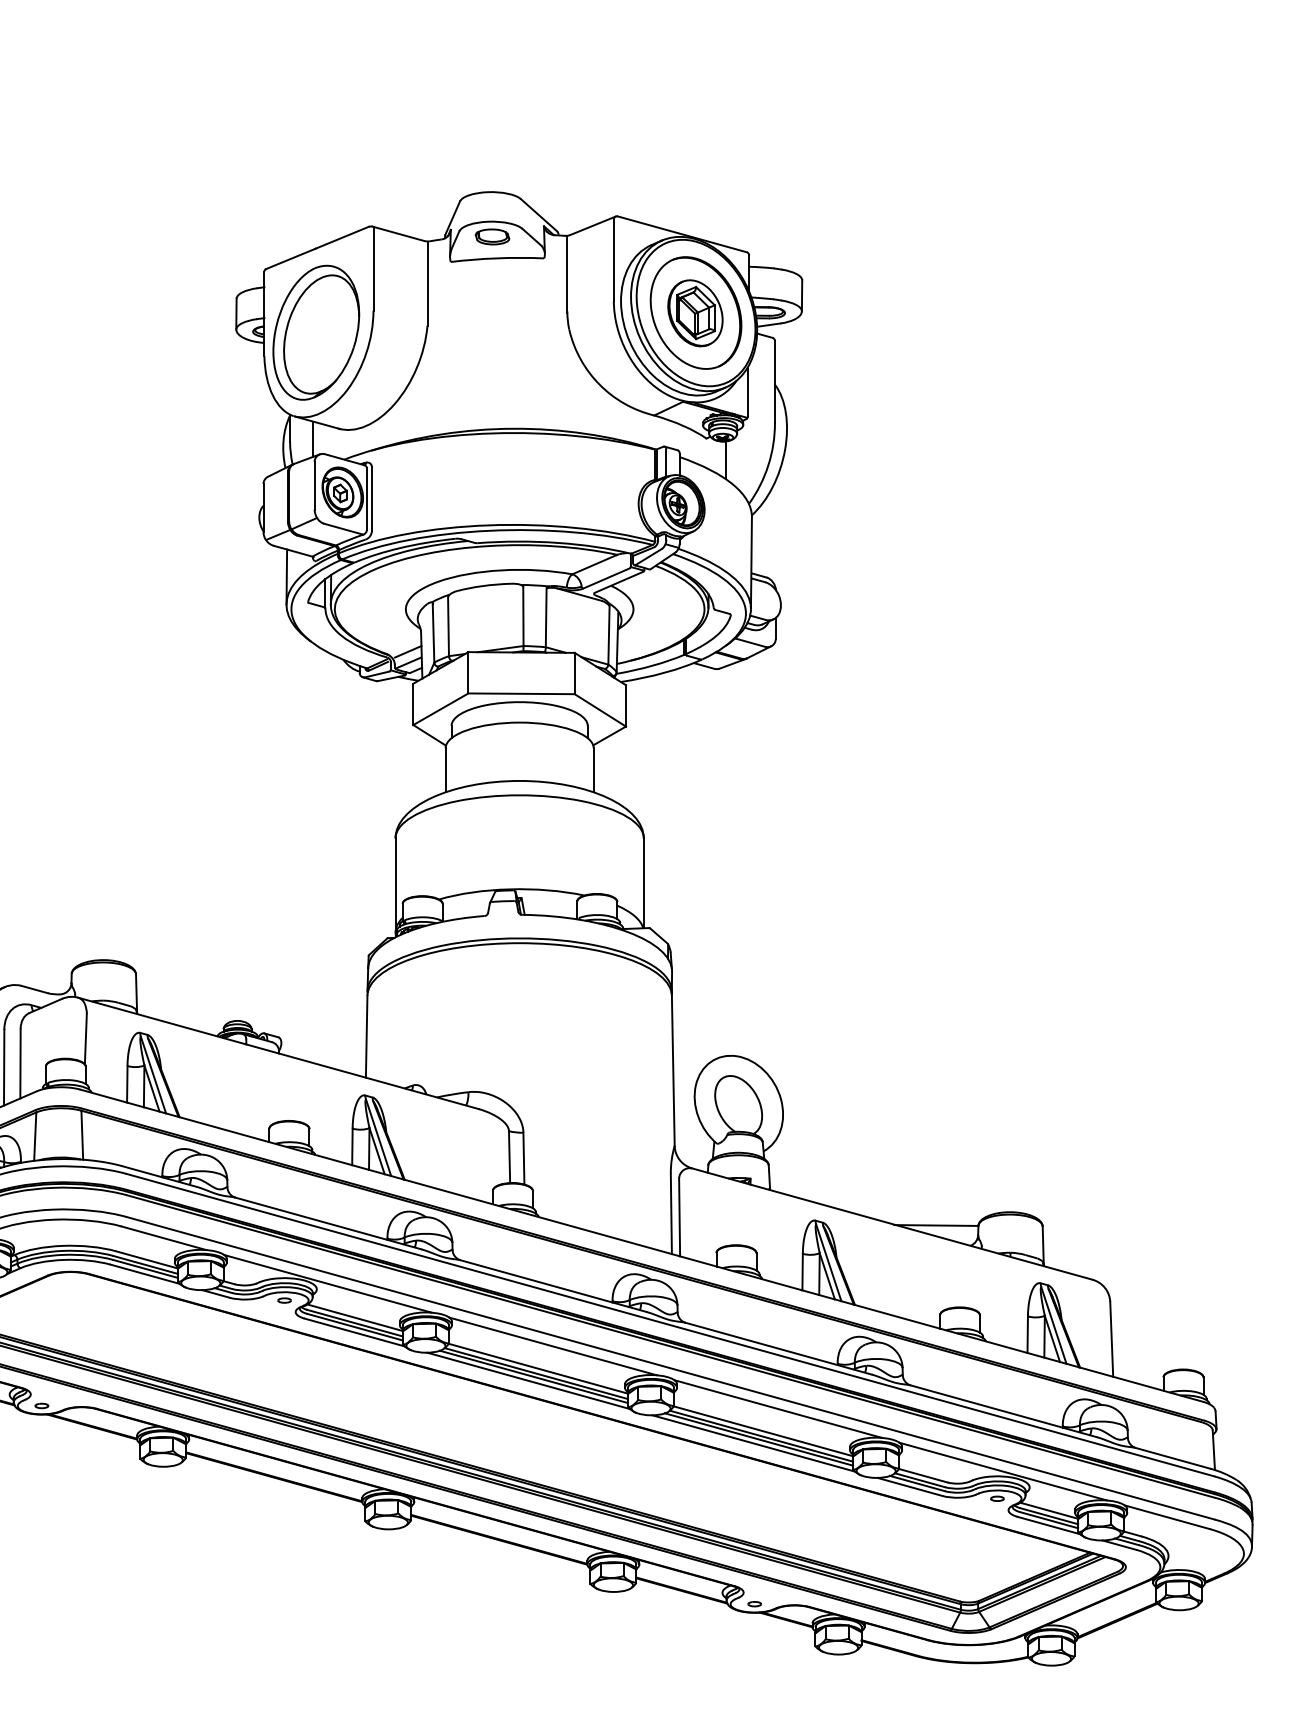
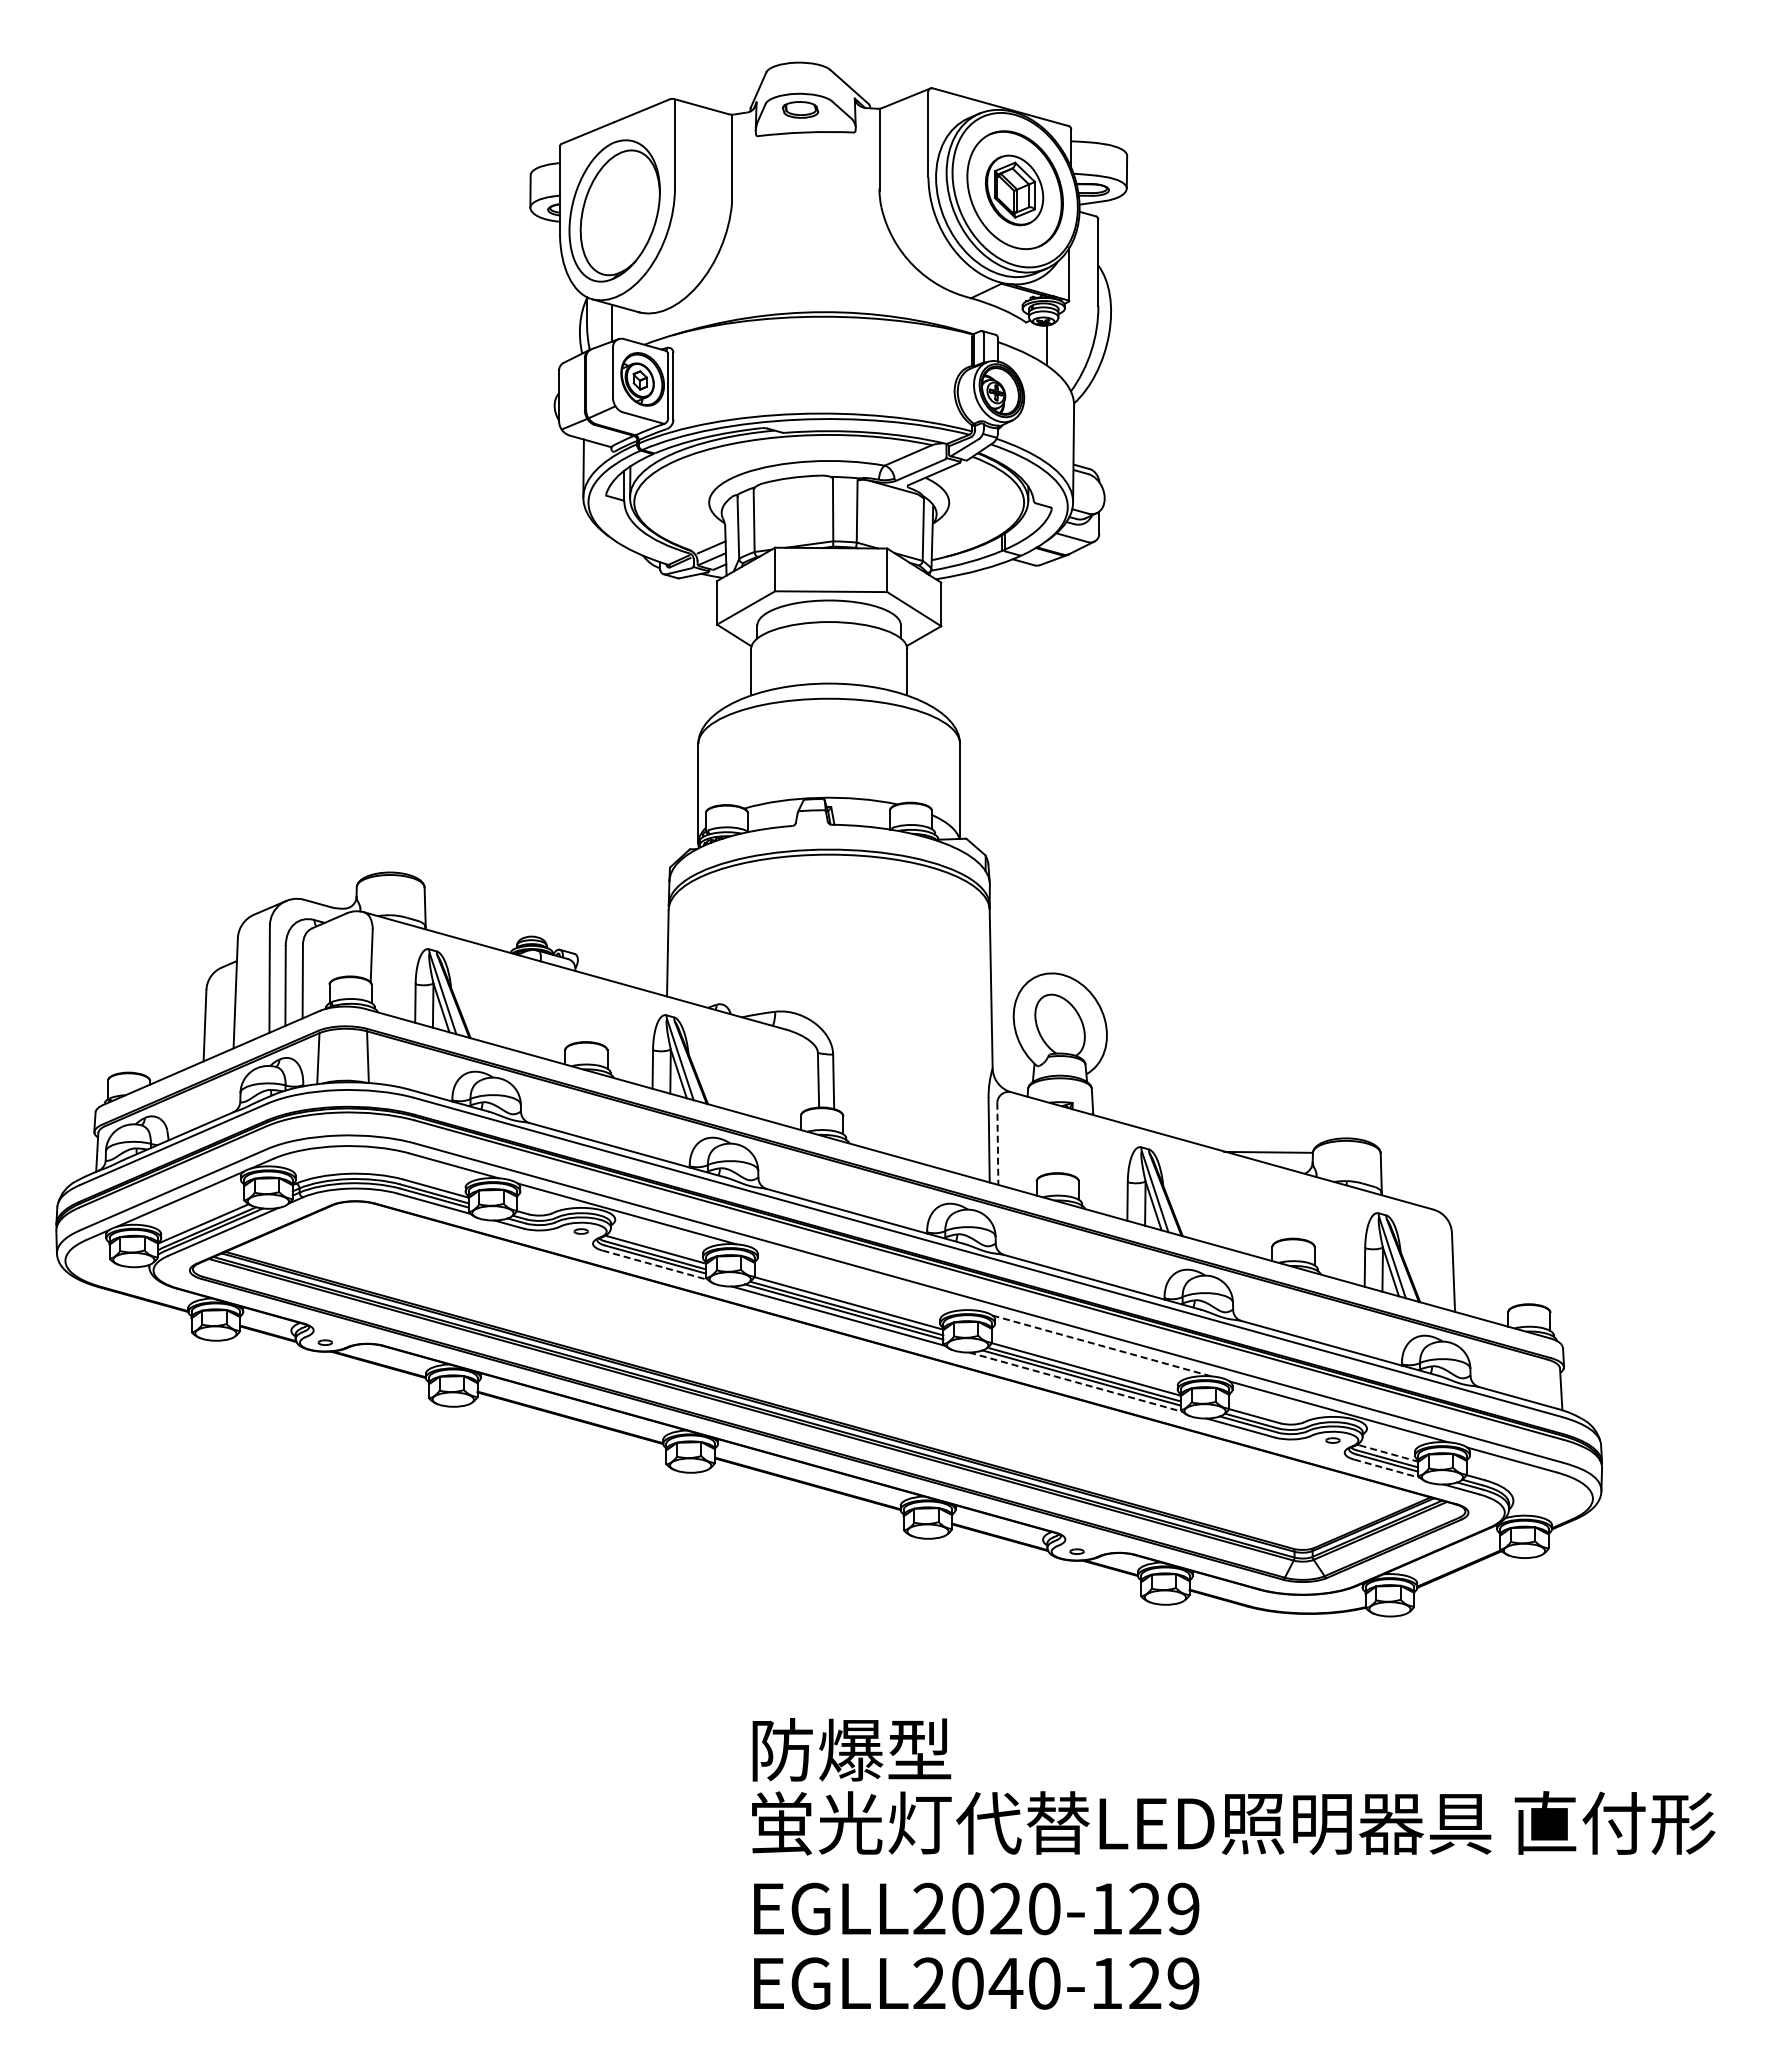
line: (679, 1218) -> (997, 1144), solid -> dashed
line: (354, 1332) -> (655, 1265), solid -> dashed
line: (553, 1346) -> (864, 1279), removed
line: (777, 1408) -> (1101, 1345), solid -> dashed
line: (754, 1443) -> (1076, 1382), solid -> dashed
line: (1051, 1511) -> (1389, 1453), solid -> dashed
line: (1049, 1525) -> (1387, 1468), solid -> dashed

